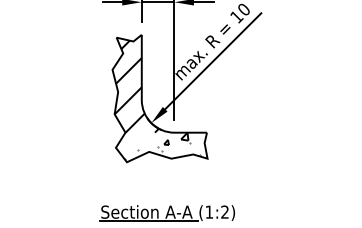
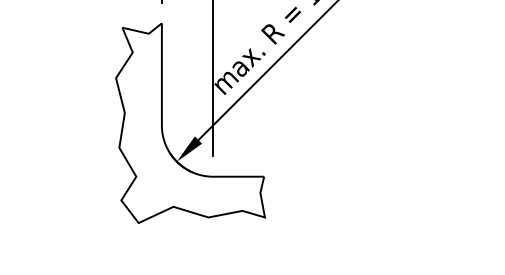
hatch: (136, 86) -> (153, 104), removed
hatch: (162, 145) -> (194, 196), removed

